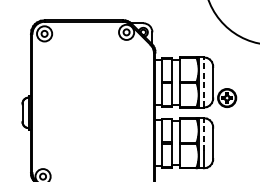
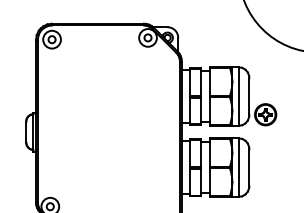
line: (203, 82) -> (238, 96), dashed -> solid
line: (203, 134) -> (238, 157), dashed -> solid

